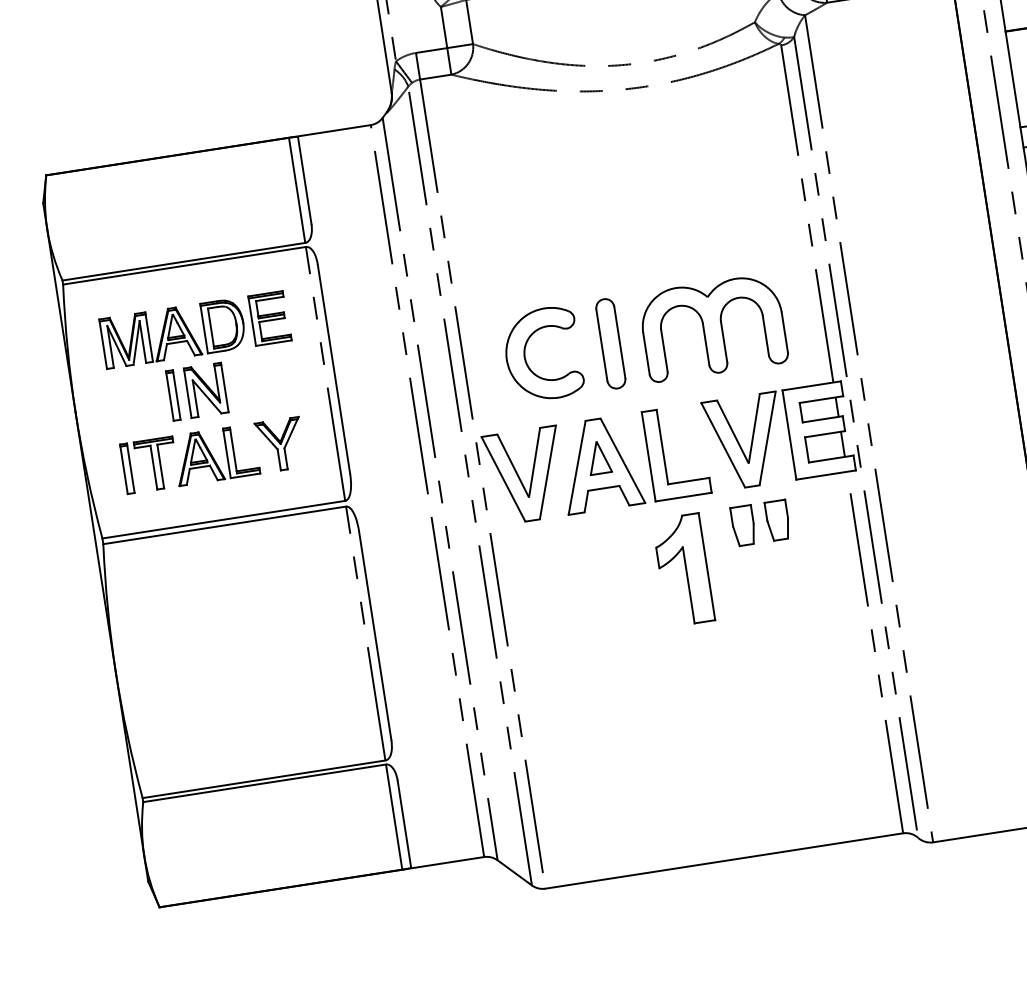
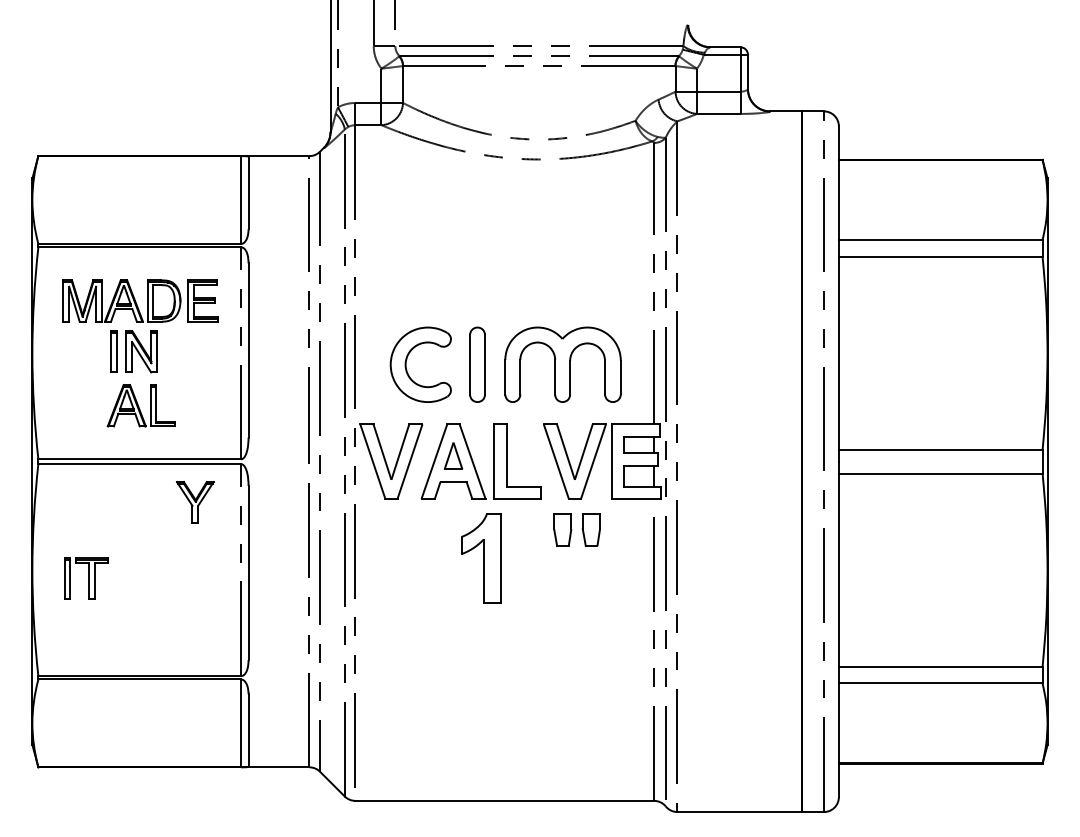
part: (280, 444) -> (195, 502), moved
part: (150, 465) -> (86, 578), moved
part: (683, 570) -> (481, 558), moved

